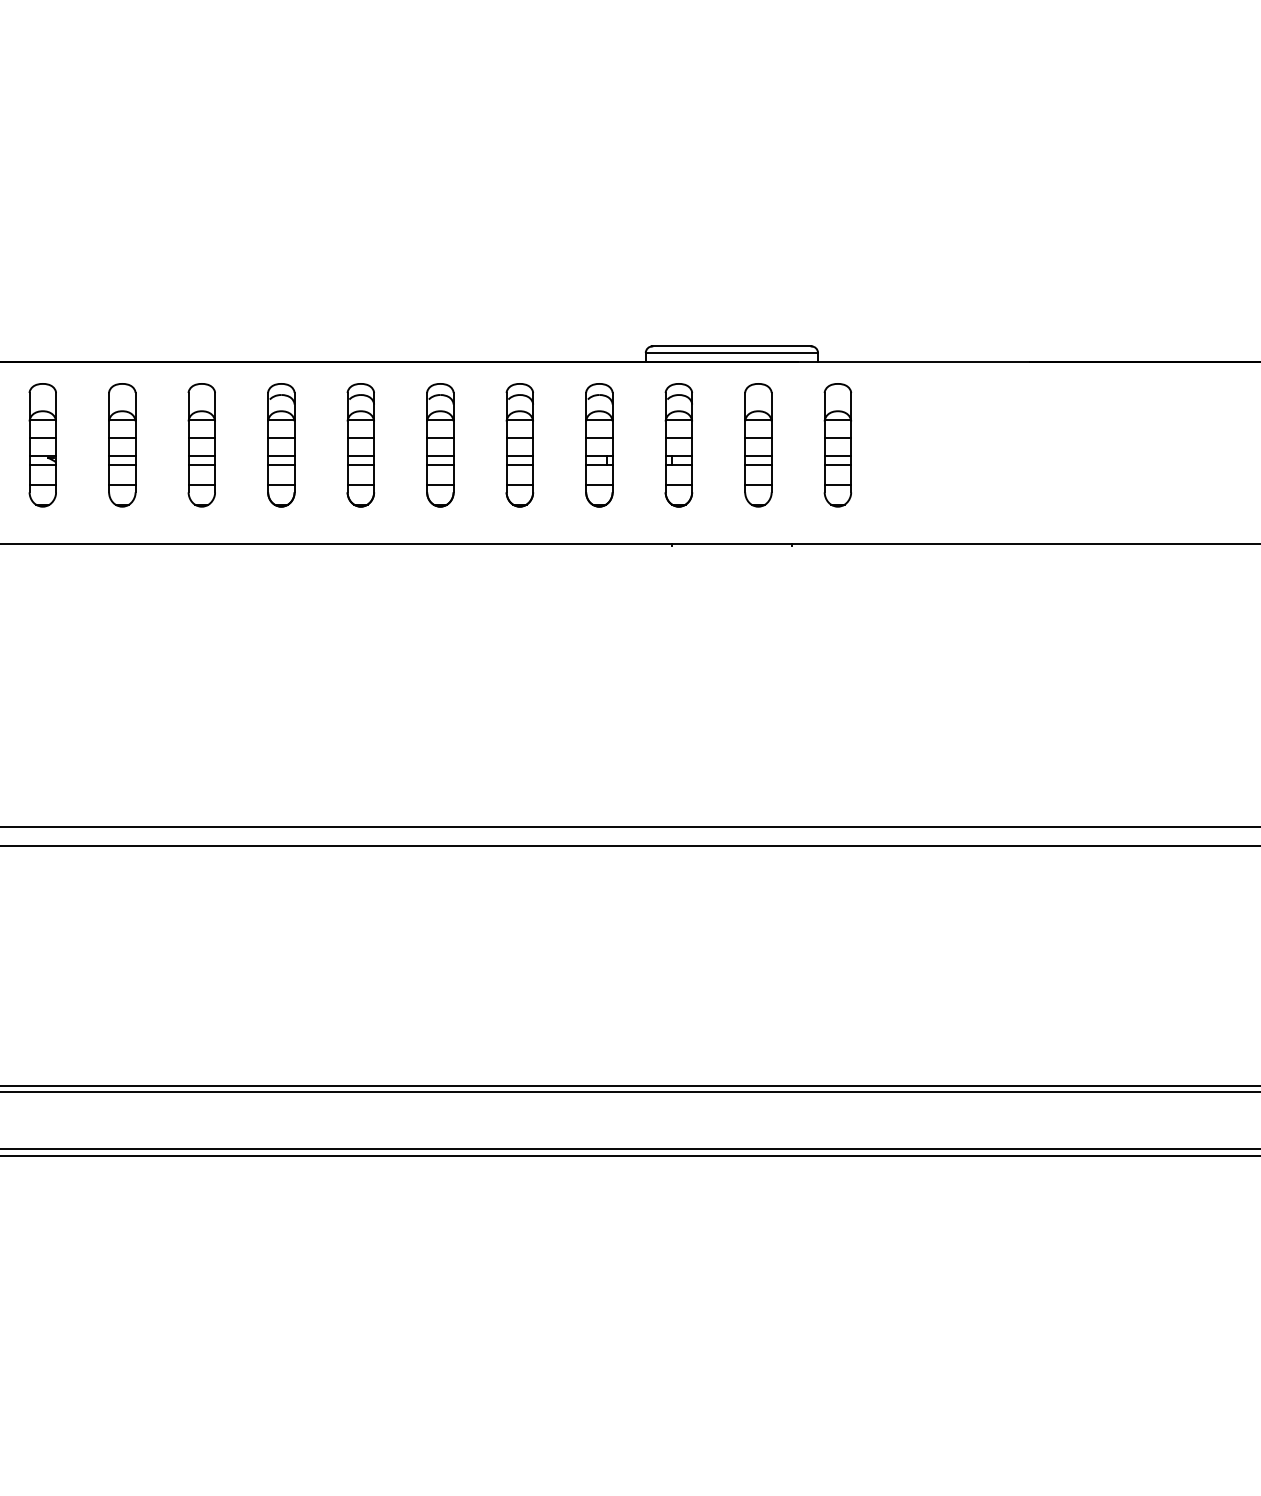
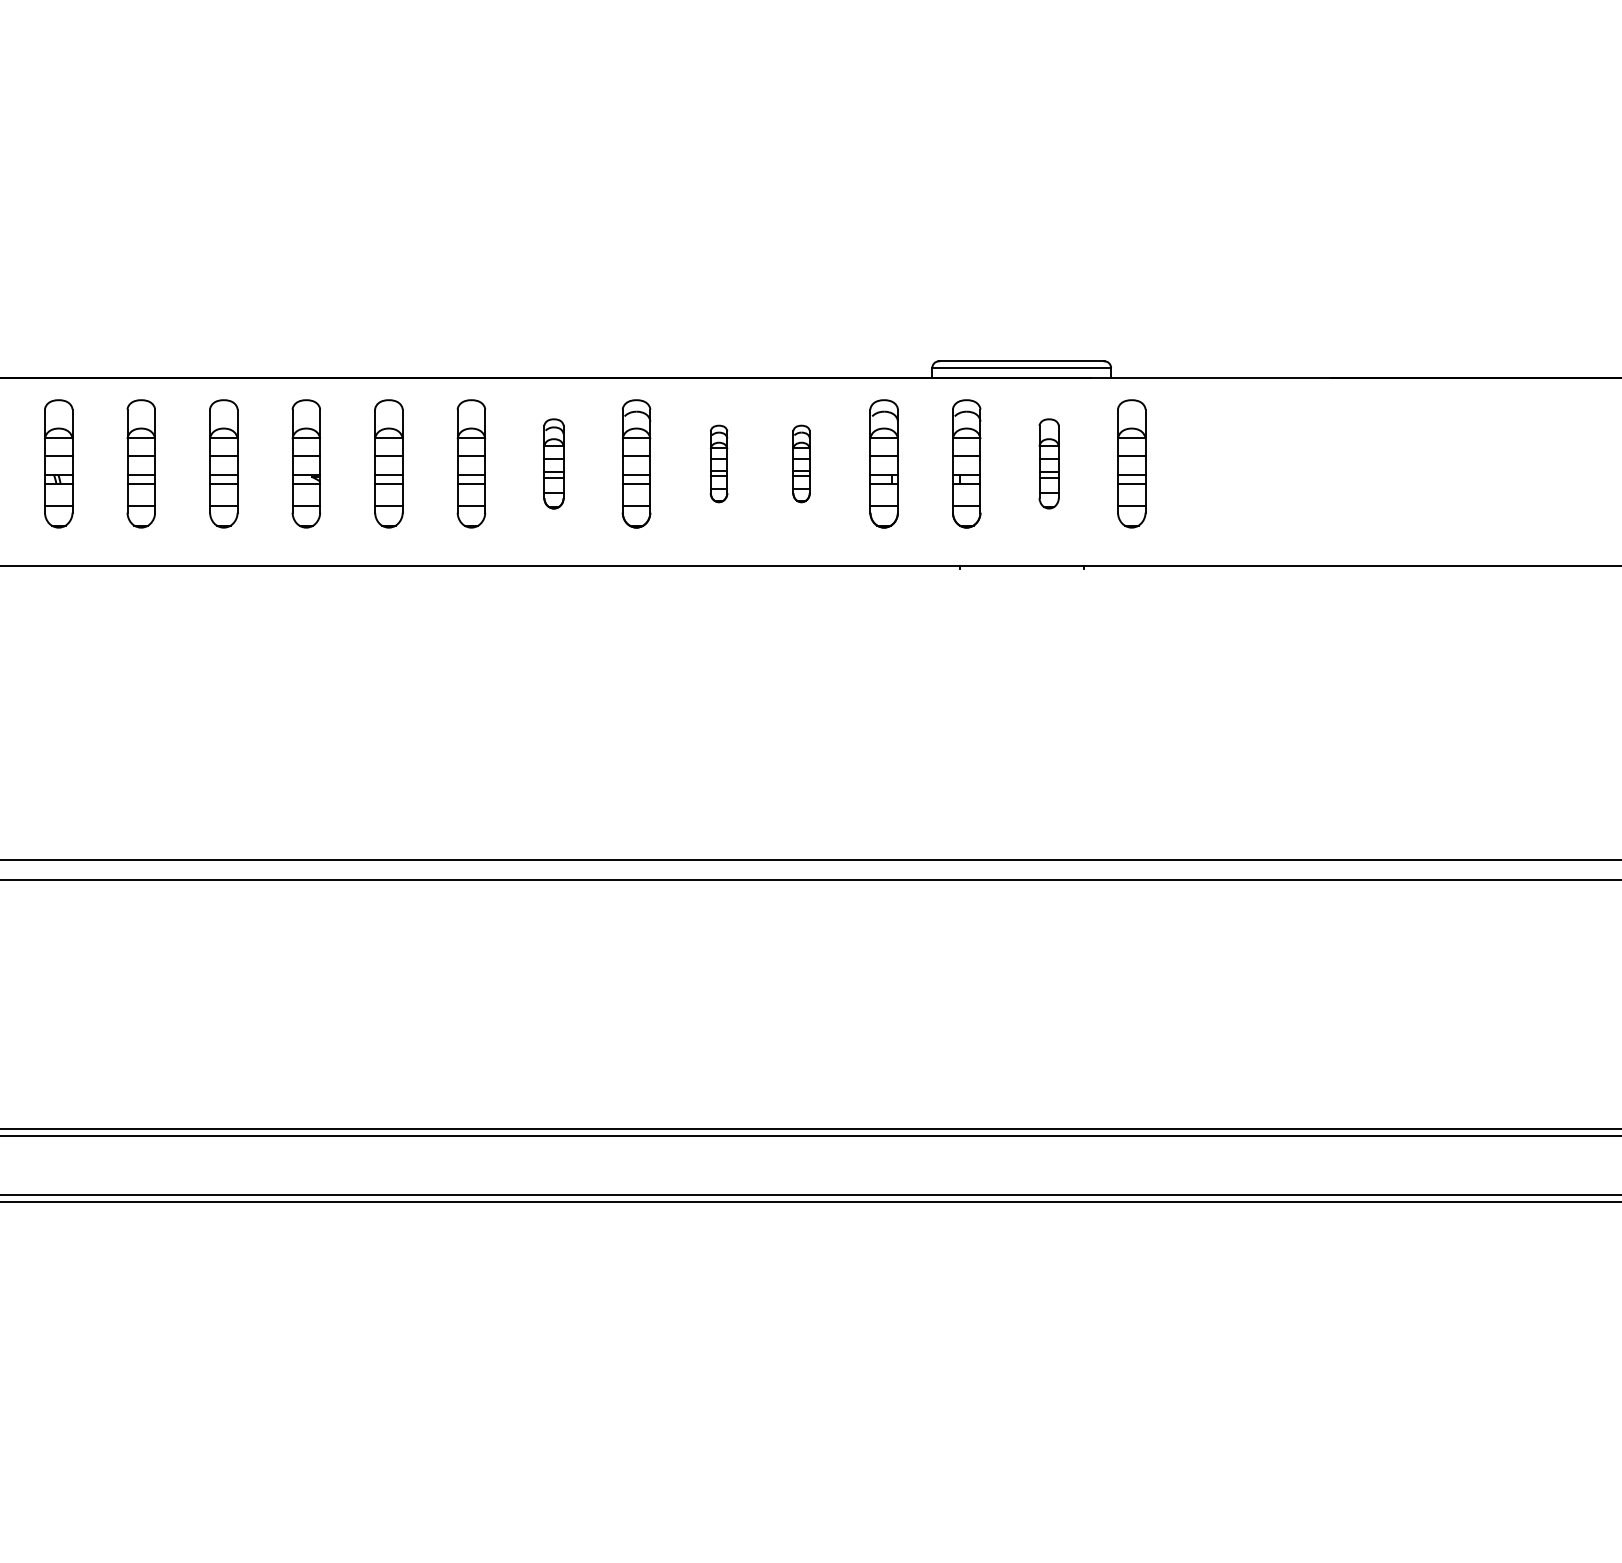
part: (280, 444) -> (553, 463), size x0.7
part: (439, 444) -> (718, 463), size x0.6
part: (519, 444) -> (801, 463), size x0.6
part: (757, 444) -> (1048, 463), size x0.7

